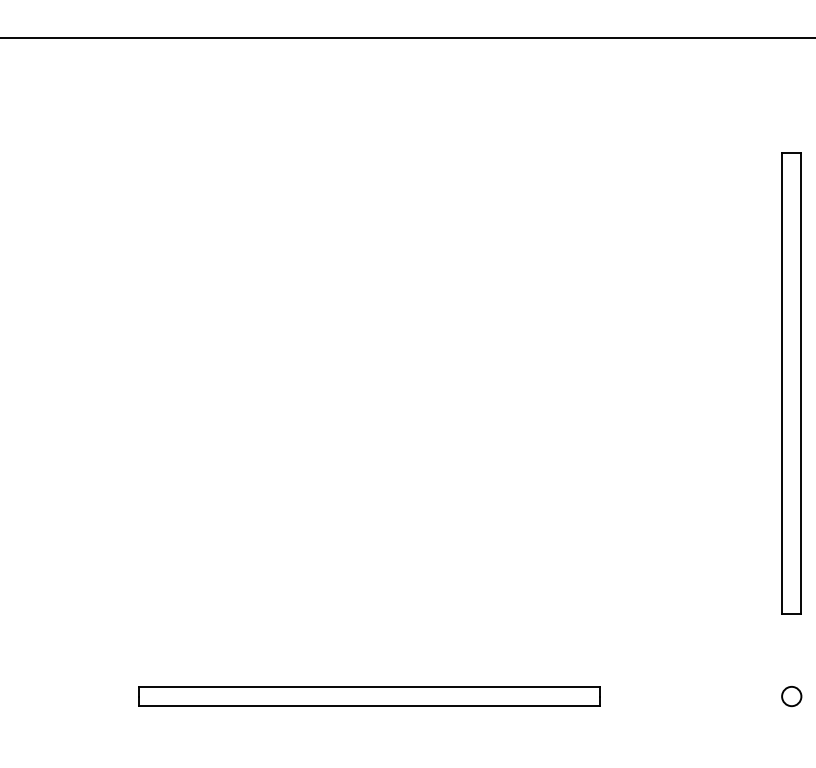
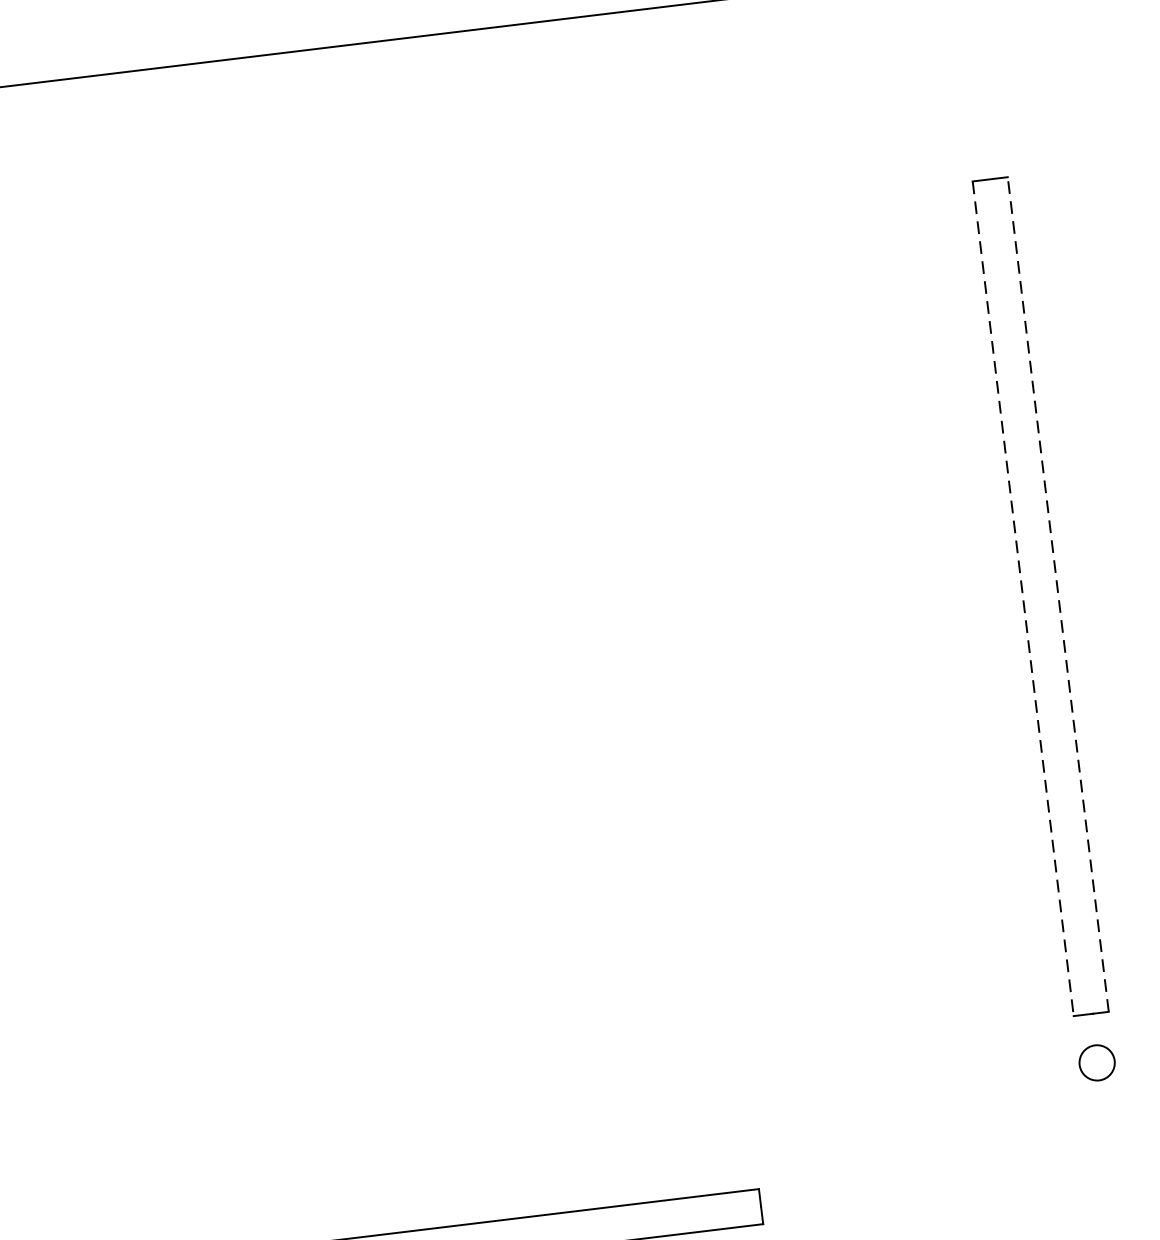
line: (801, 382) -> (1058, 592), solid -> dashed
line: (782, 383) -> (1023, 598), solid -> dashed
circle: (791, 696) -> (1096, 1062), moved

